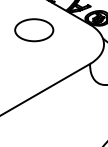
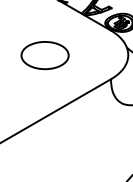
part: (33, 30) -> (44, 55), moved

